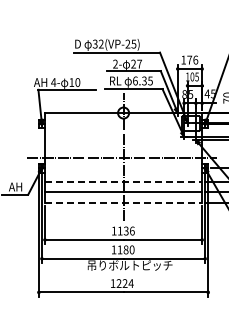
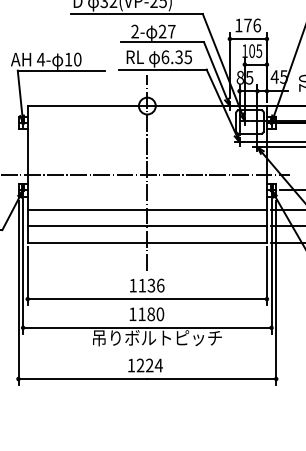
line: (123, 181) -> (147, 210), dashed -> solid
line: (123, 203) -> (147, 243), dashed -> solid

